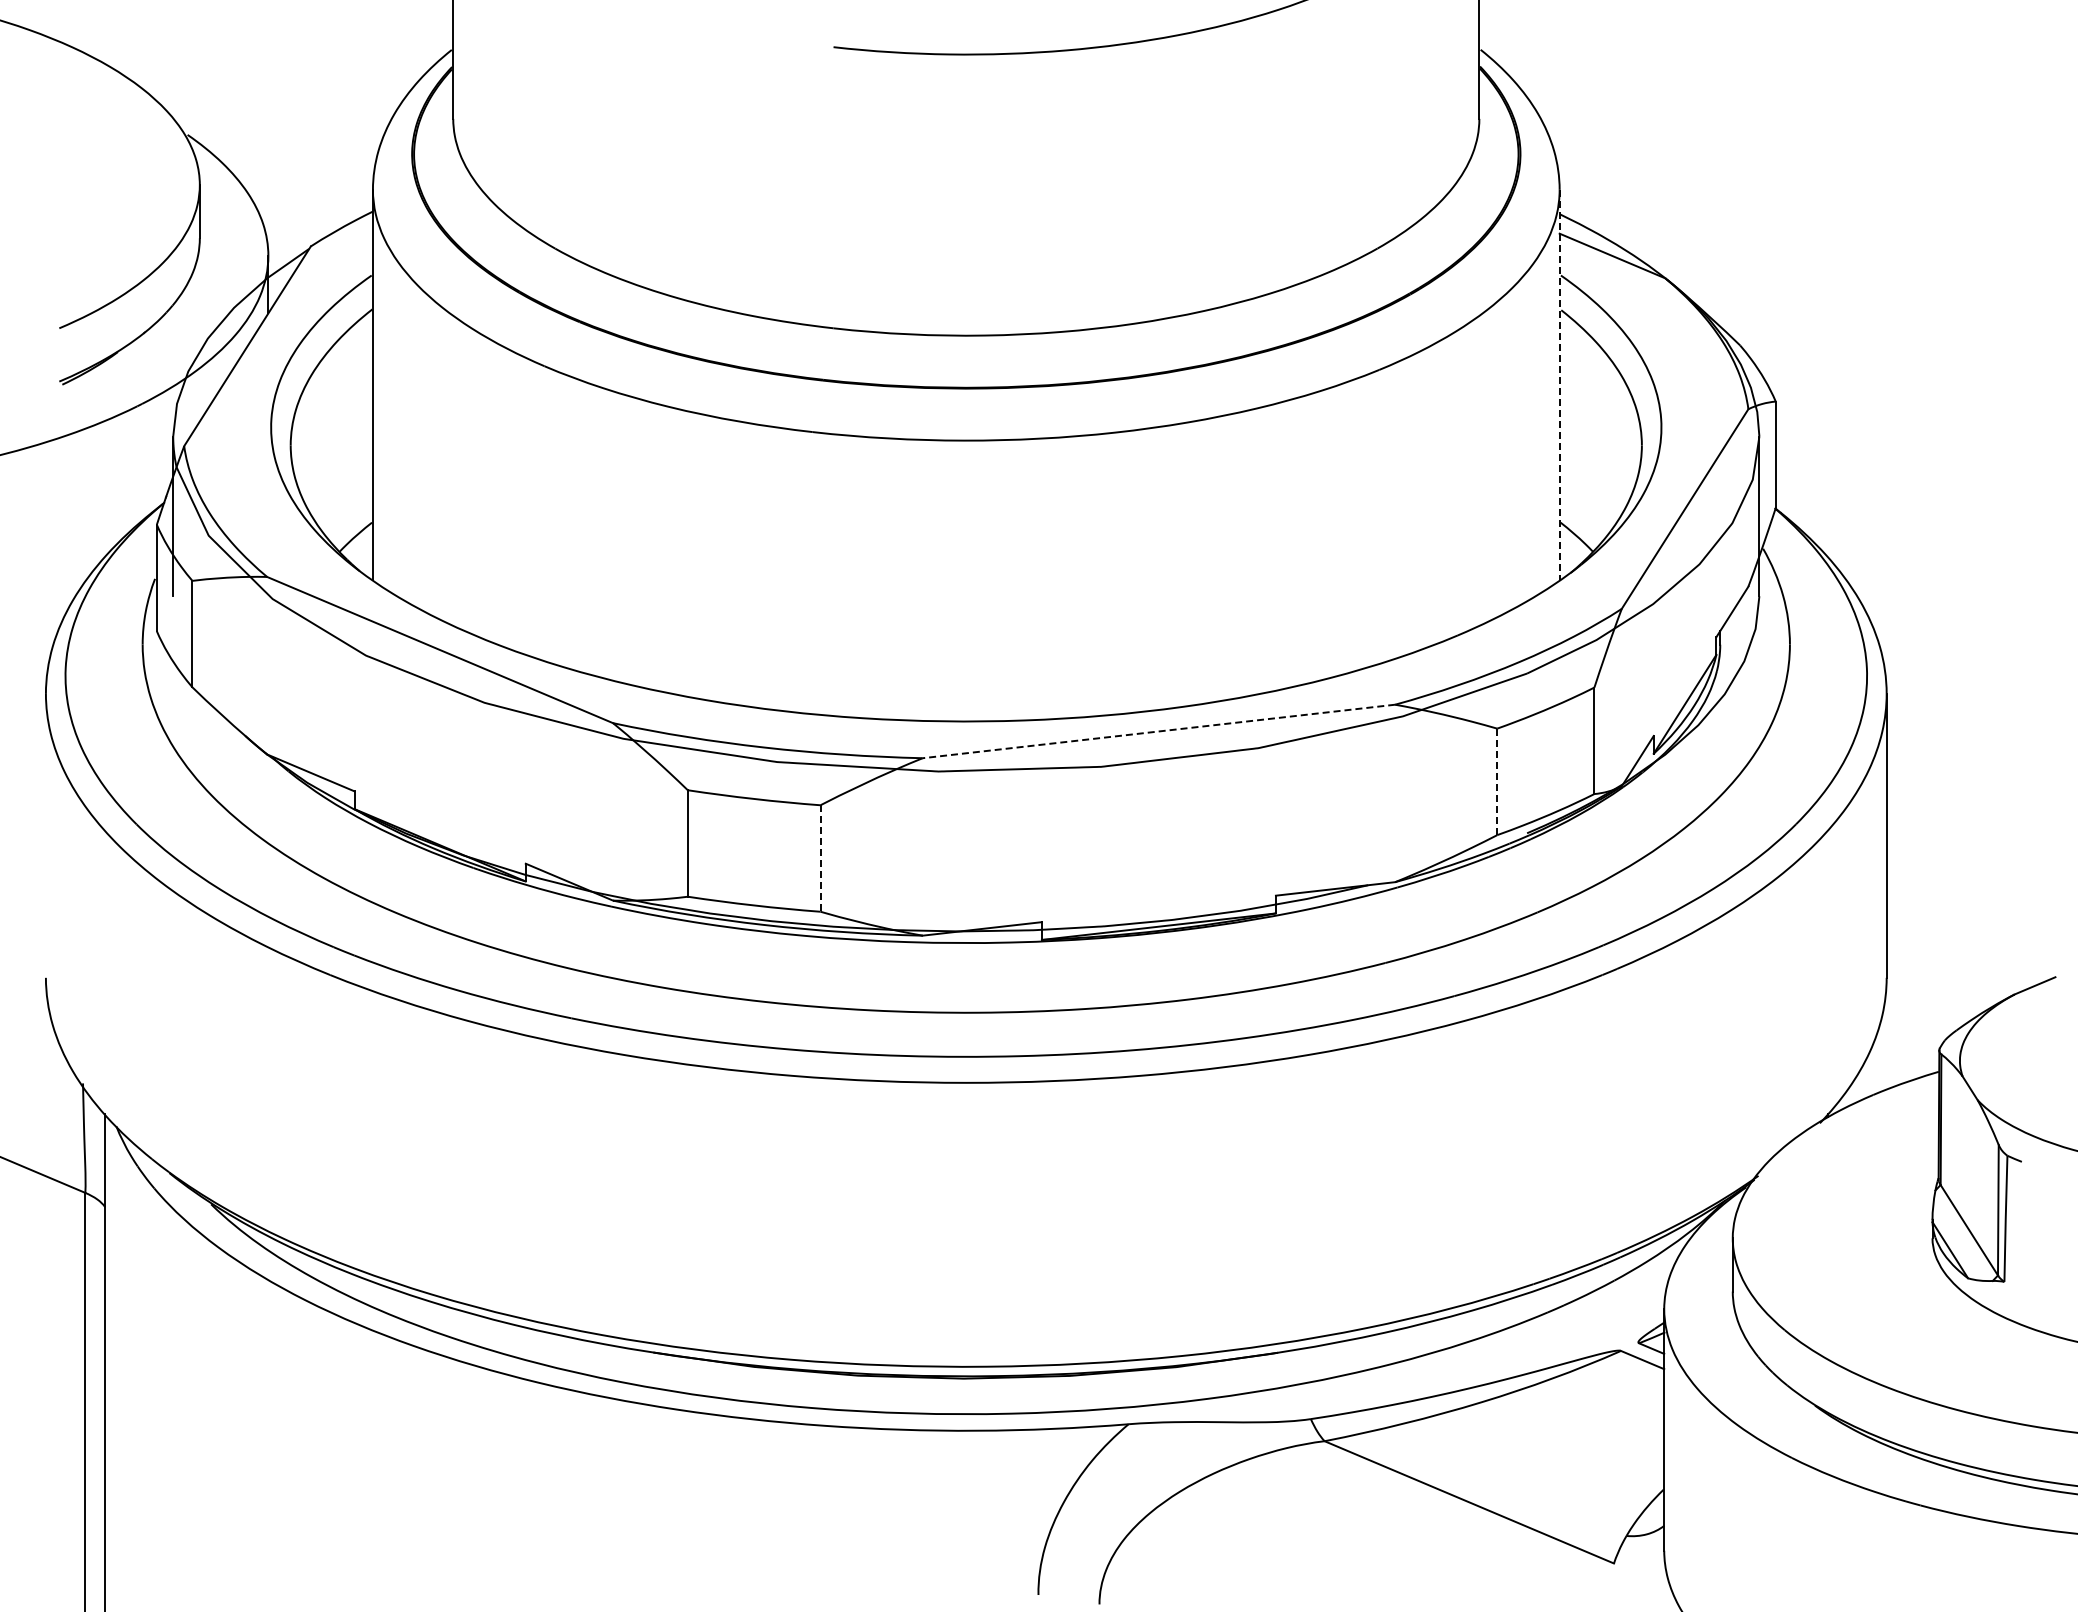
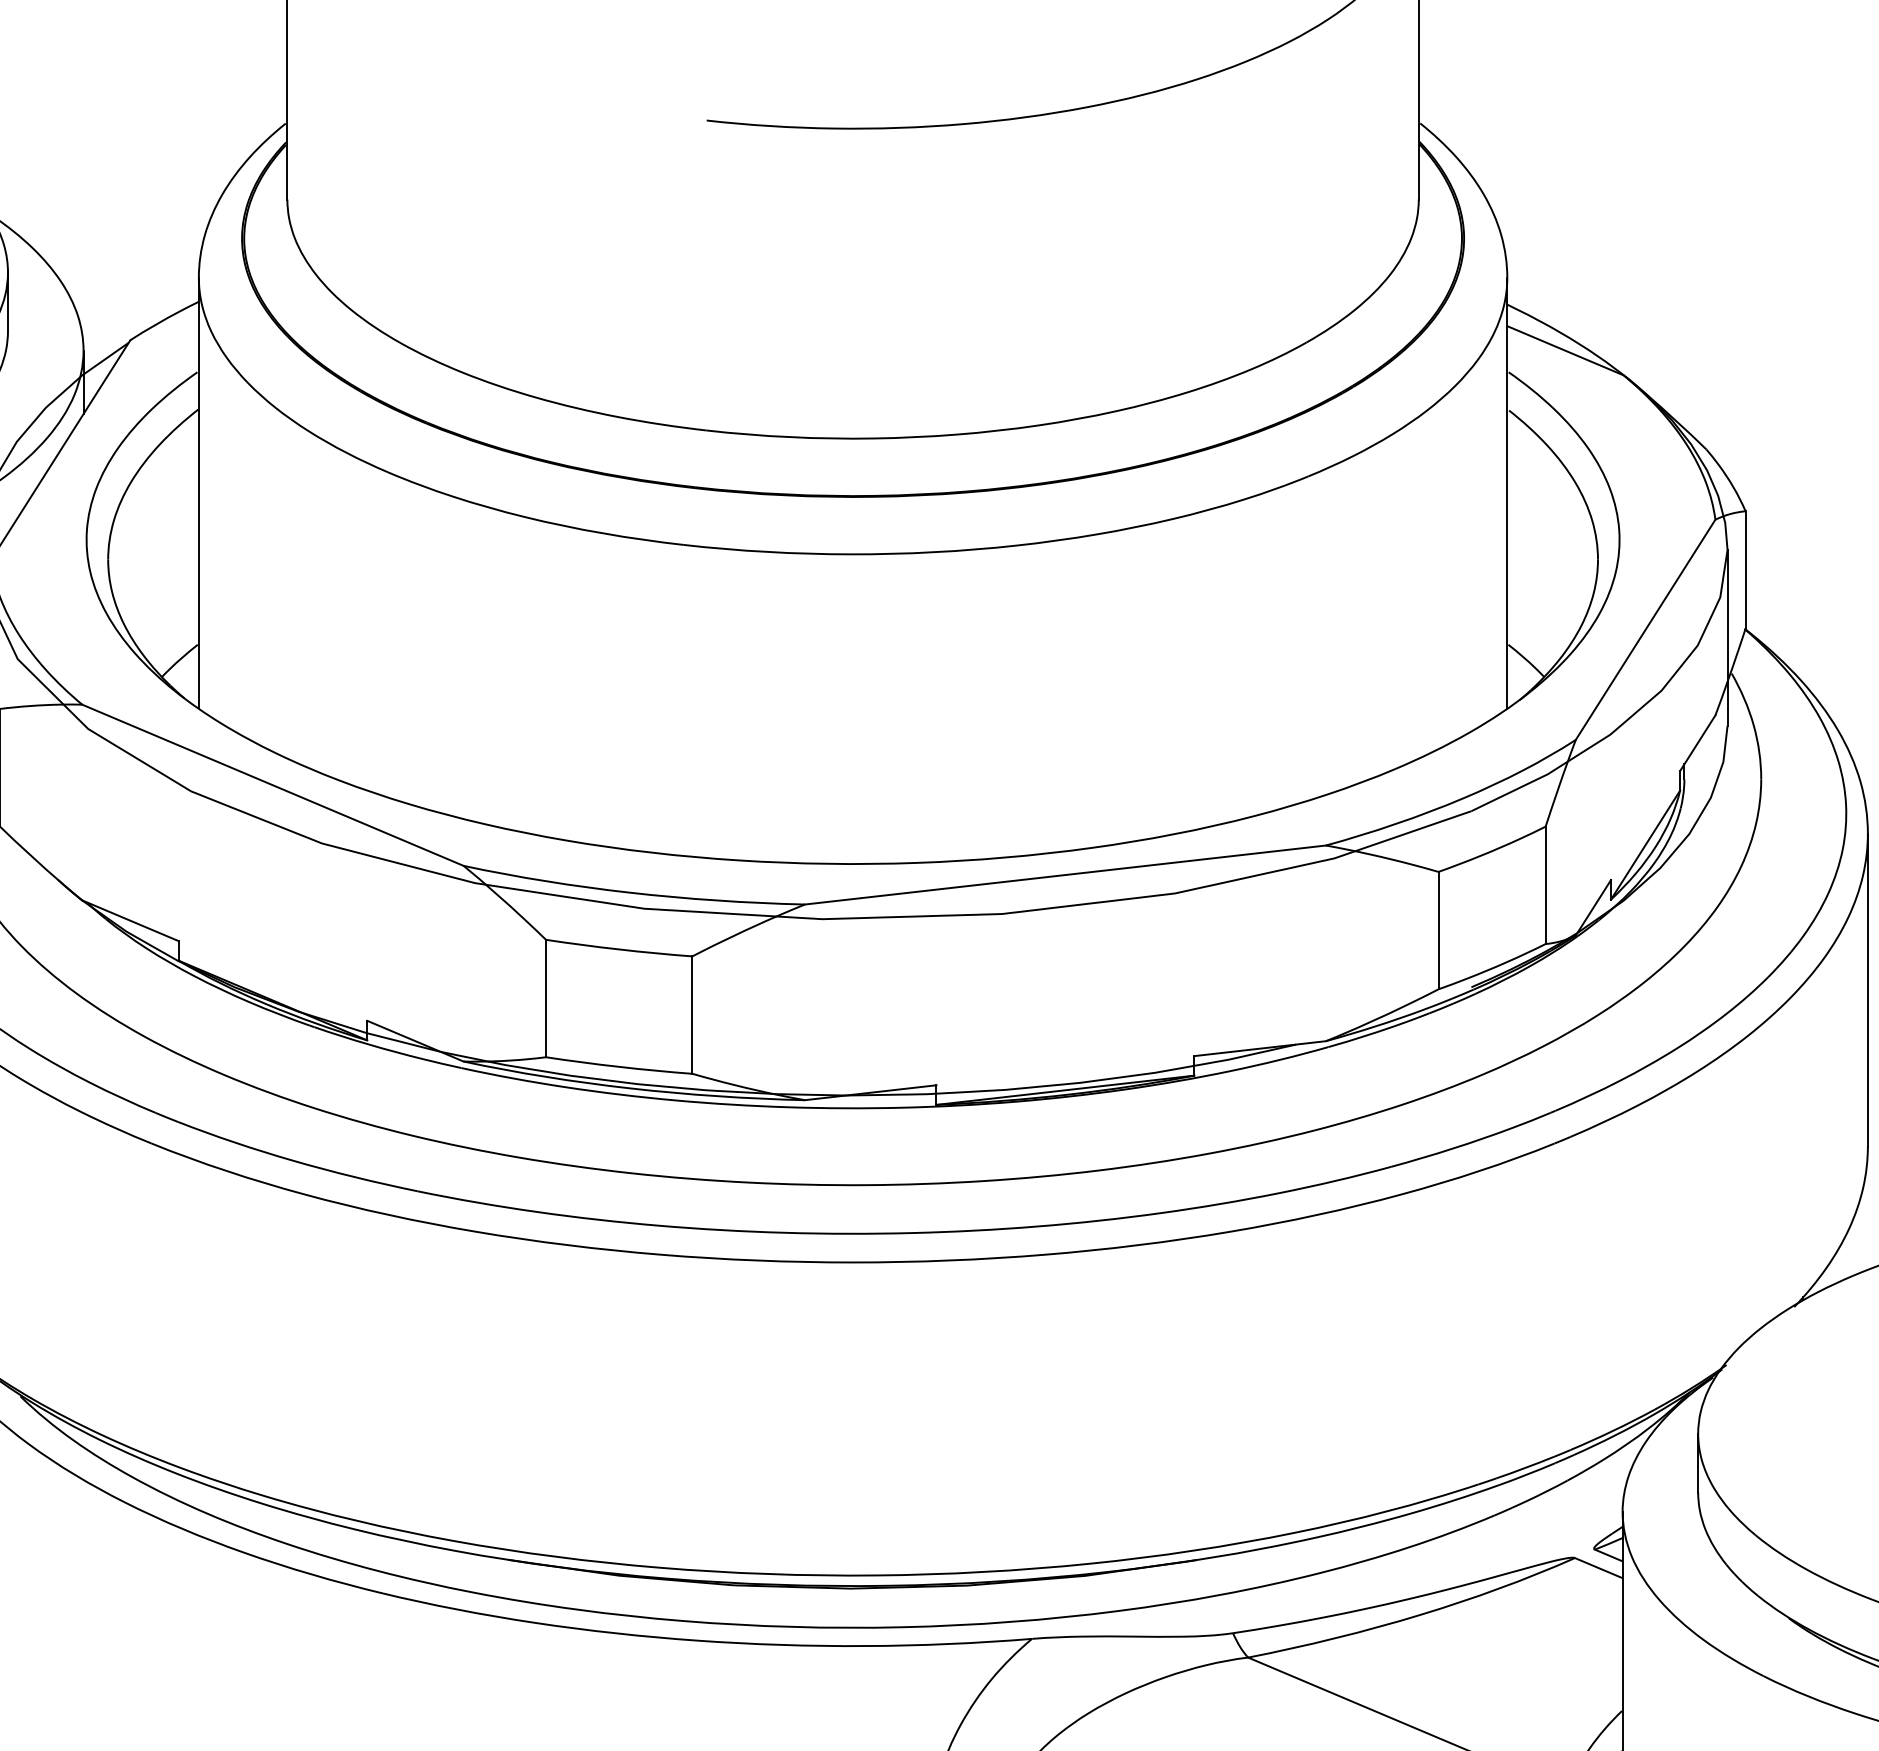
line: (1559, 384) -> (1507, 492), dashed -> solid
line: (1158, 731) -> (1064, 875), dashed -> solid
line: (1497, 782) -> (1438, 931), dashed -> solid
line: (820, 859) -> (692, 1016), dashed -> solid

